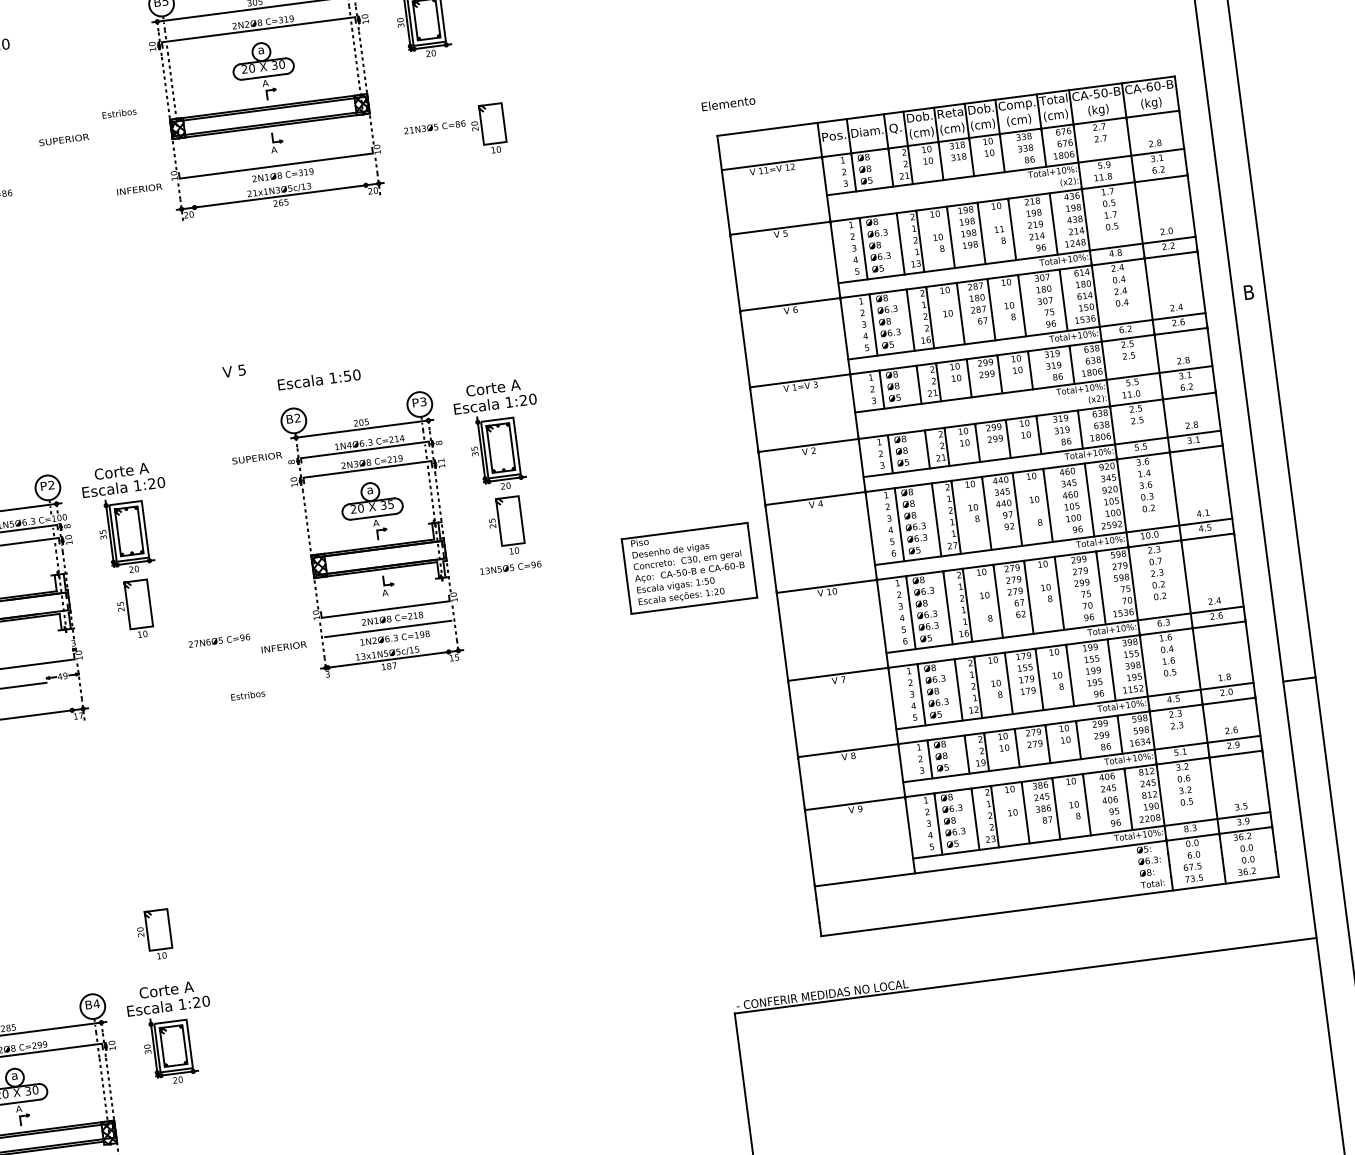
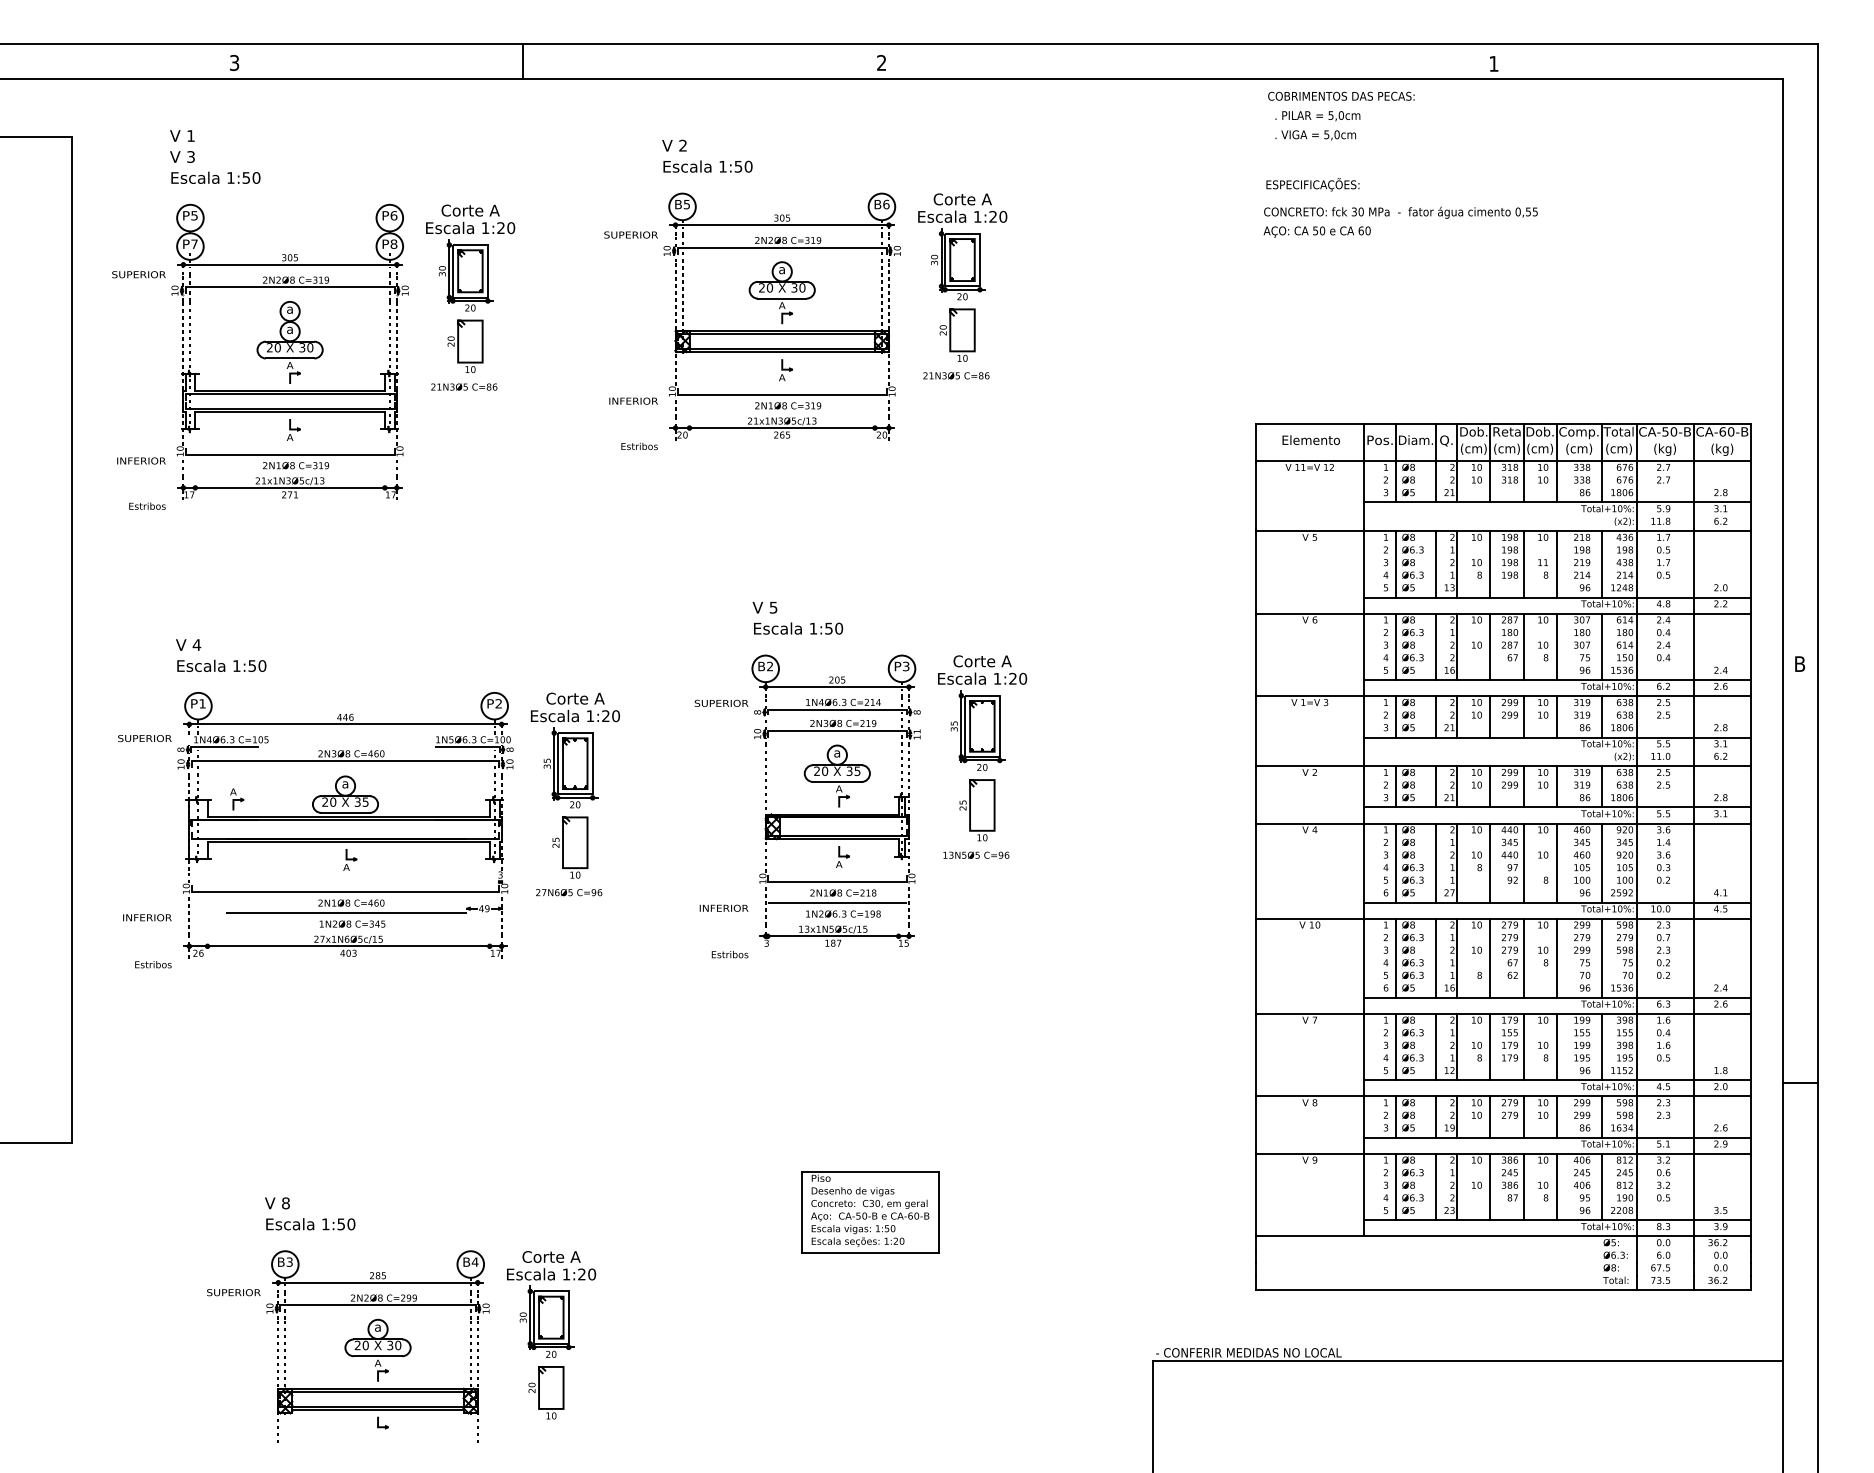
text: (727, 103) -> (1310, 439), moved
text: (119, 113) -> (639, 446), moved
part: (488, 128) -> (957, 334), moved
text: (63, 139) -> (630, 234), moved
text: (233, 371) -> (764, 607), moved
part: (689, 568) -> (870, 1212), moved
text: (219, 640) -> (569, 892), moved
text: (247, 695) -> (729, 954), moved
part: (154, 934) -> (546, 1392), moved

